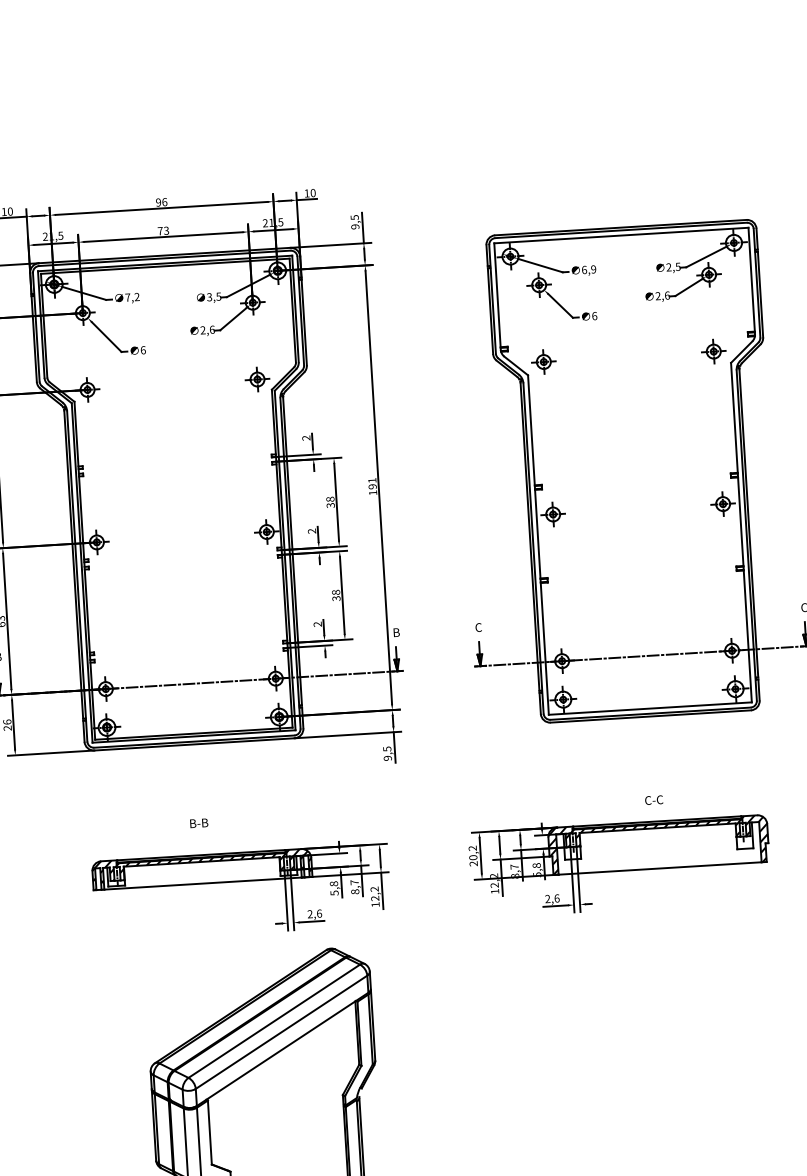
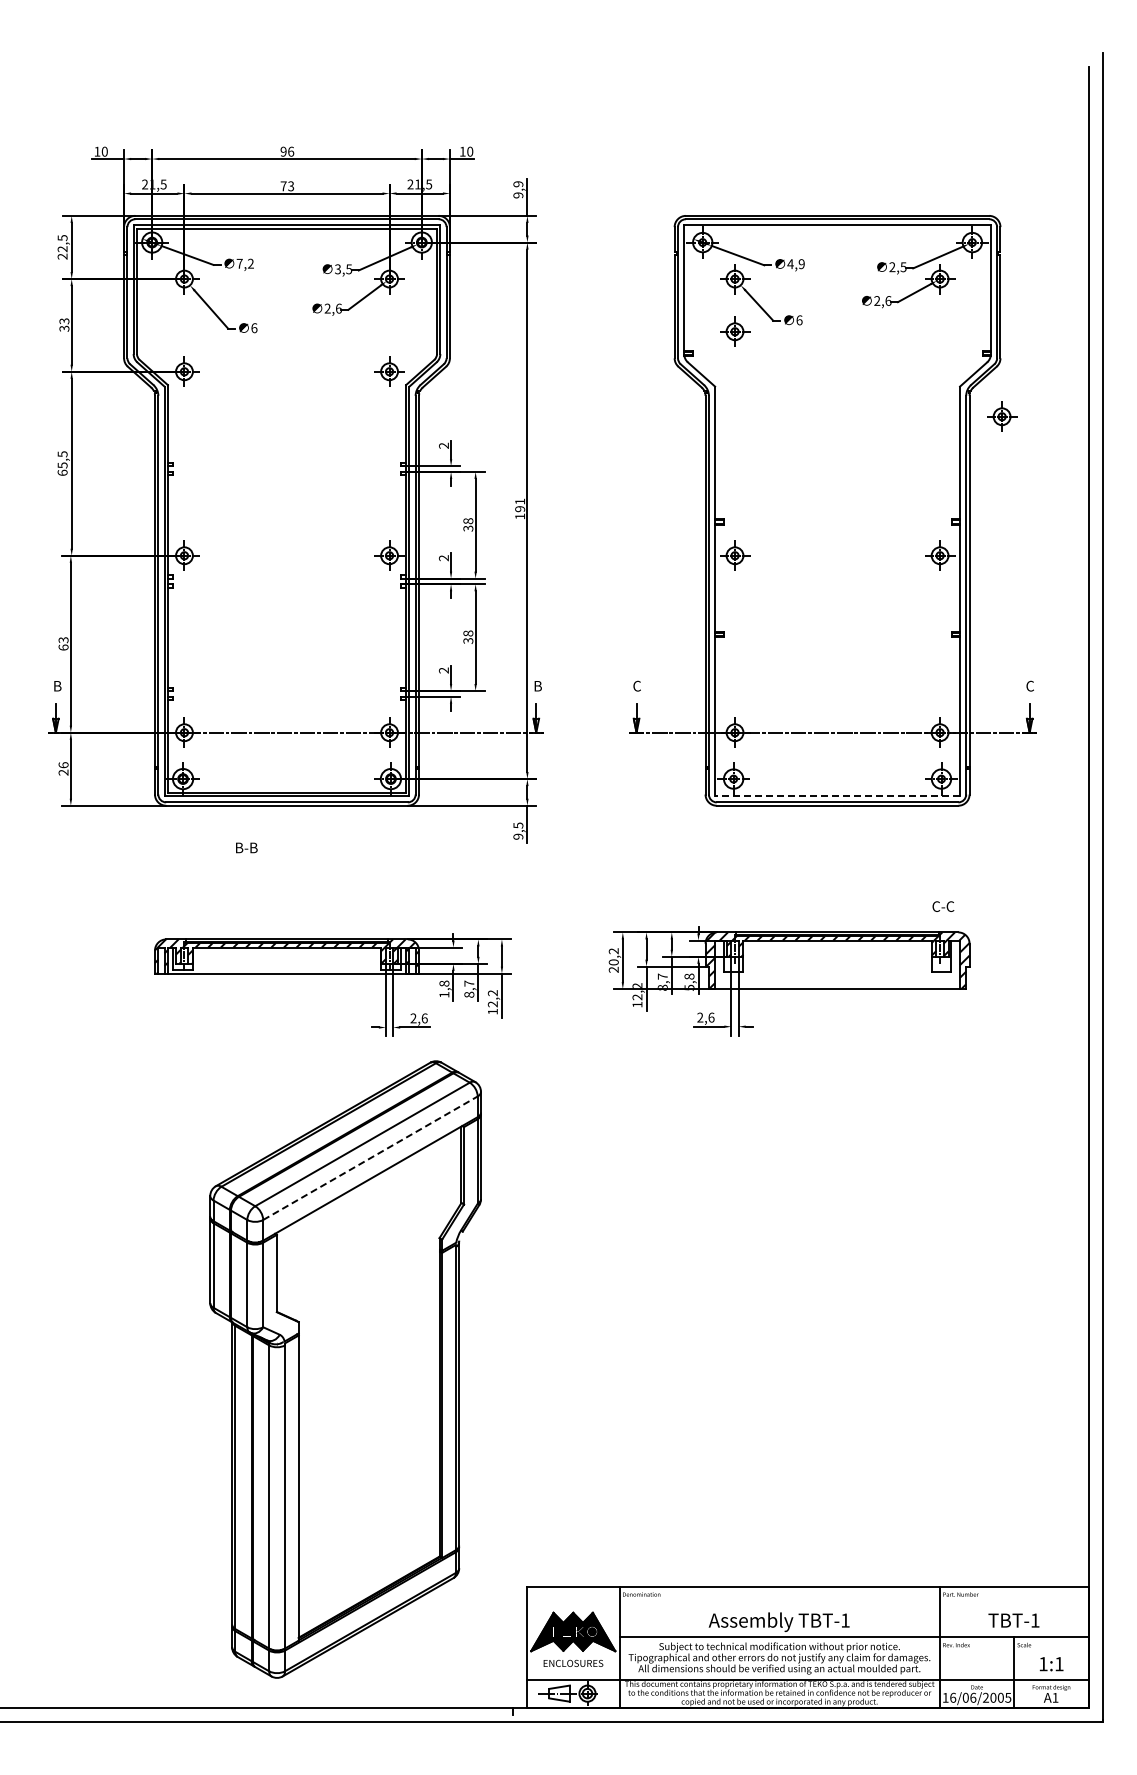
text: (354, 217) -> (518, 184), 9,5 -> 9,9
text: (584, 270) -> (790, 264), 6,9 -> 4,9
part: (714, 351) -> (1002, 416), moved
part: (544, 361) -> (735, 331), moved
line: (650, 708) -> (837, 796), solid -> dashed
text: (654, 800) -> (943, 906), moved
text: (198, 822) -> (246, 847), moved
text: (334, 892) -> (444, 994), 5,8 -> 1,8
line: (281, 1032) -> (370, 1158), solid -> dashed

